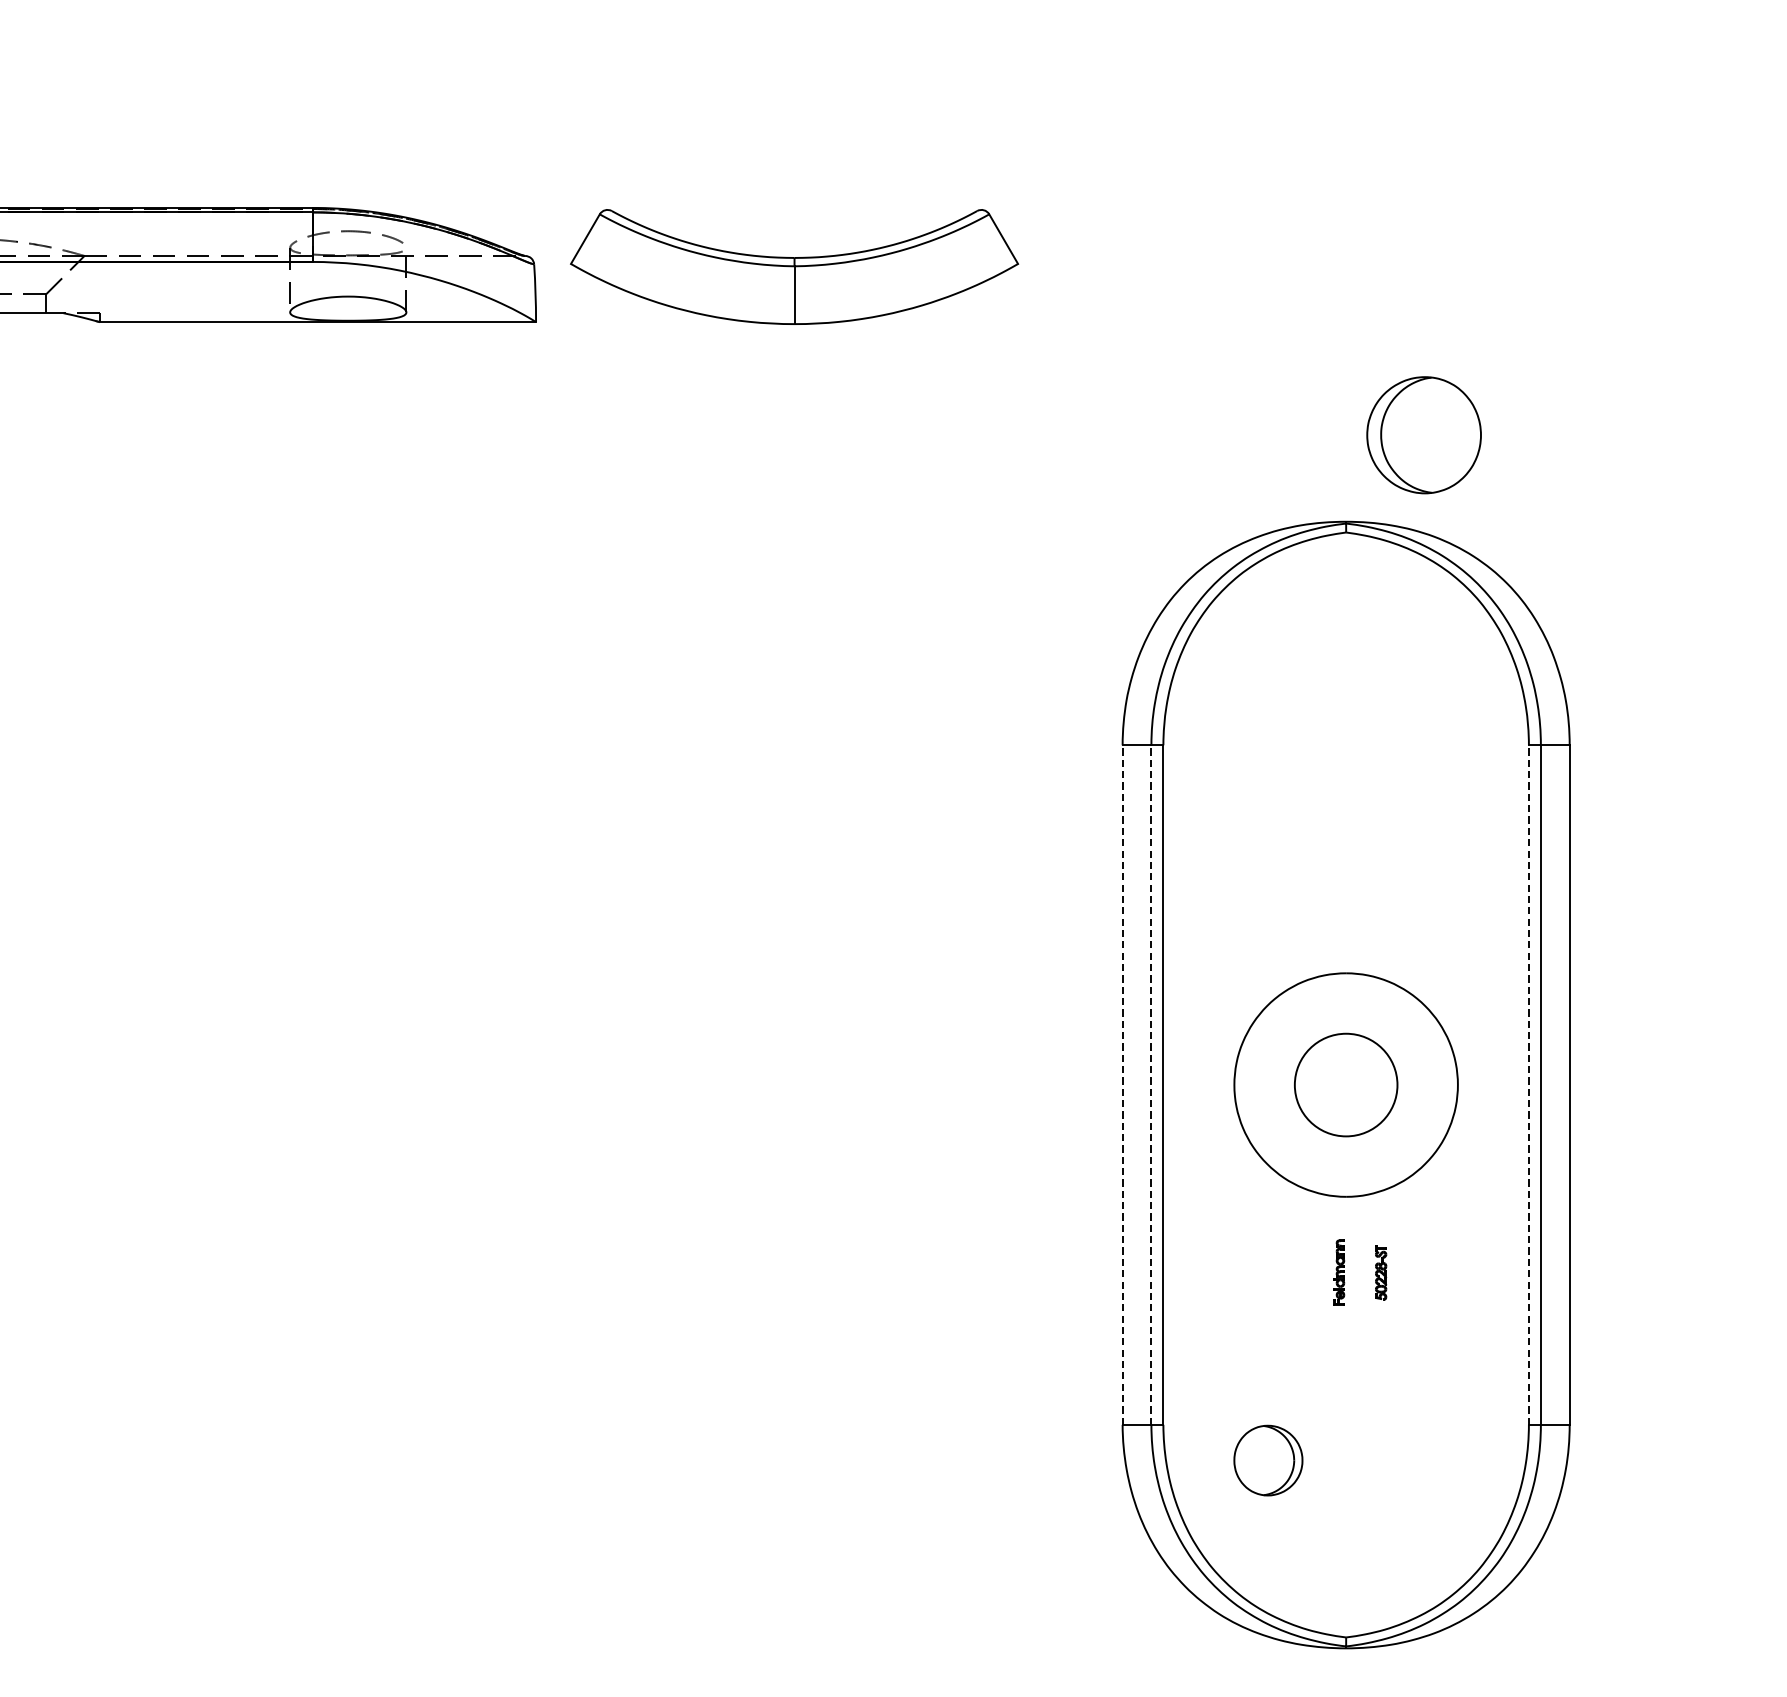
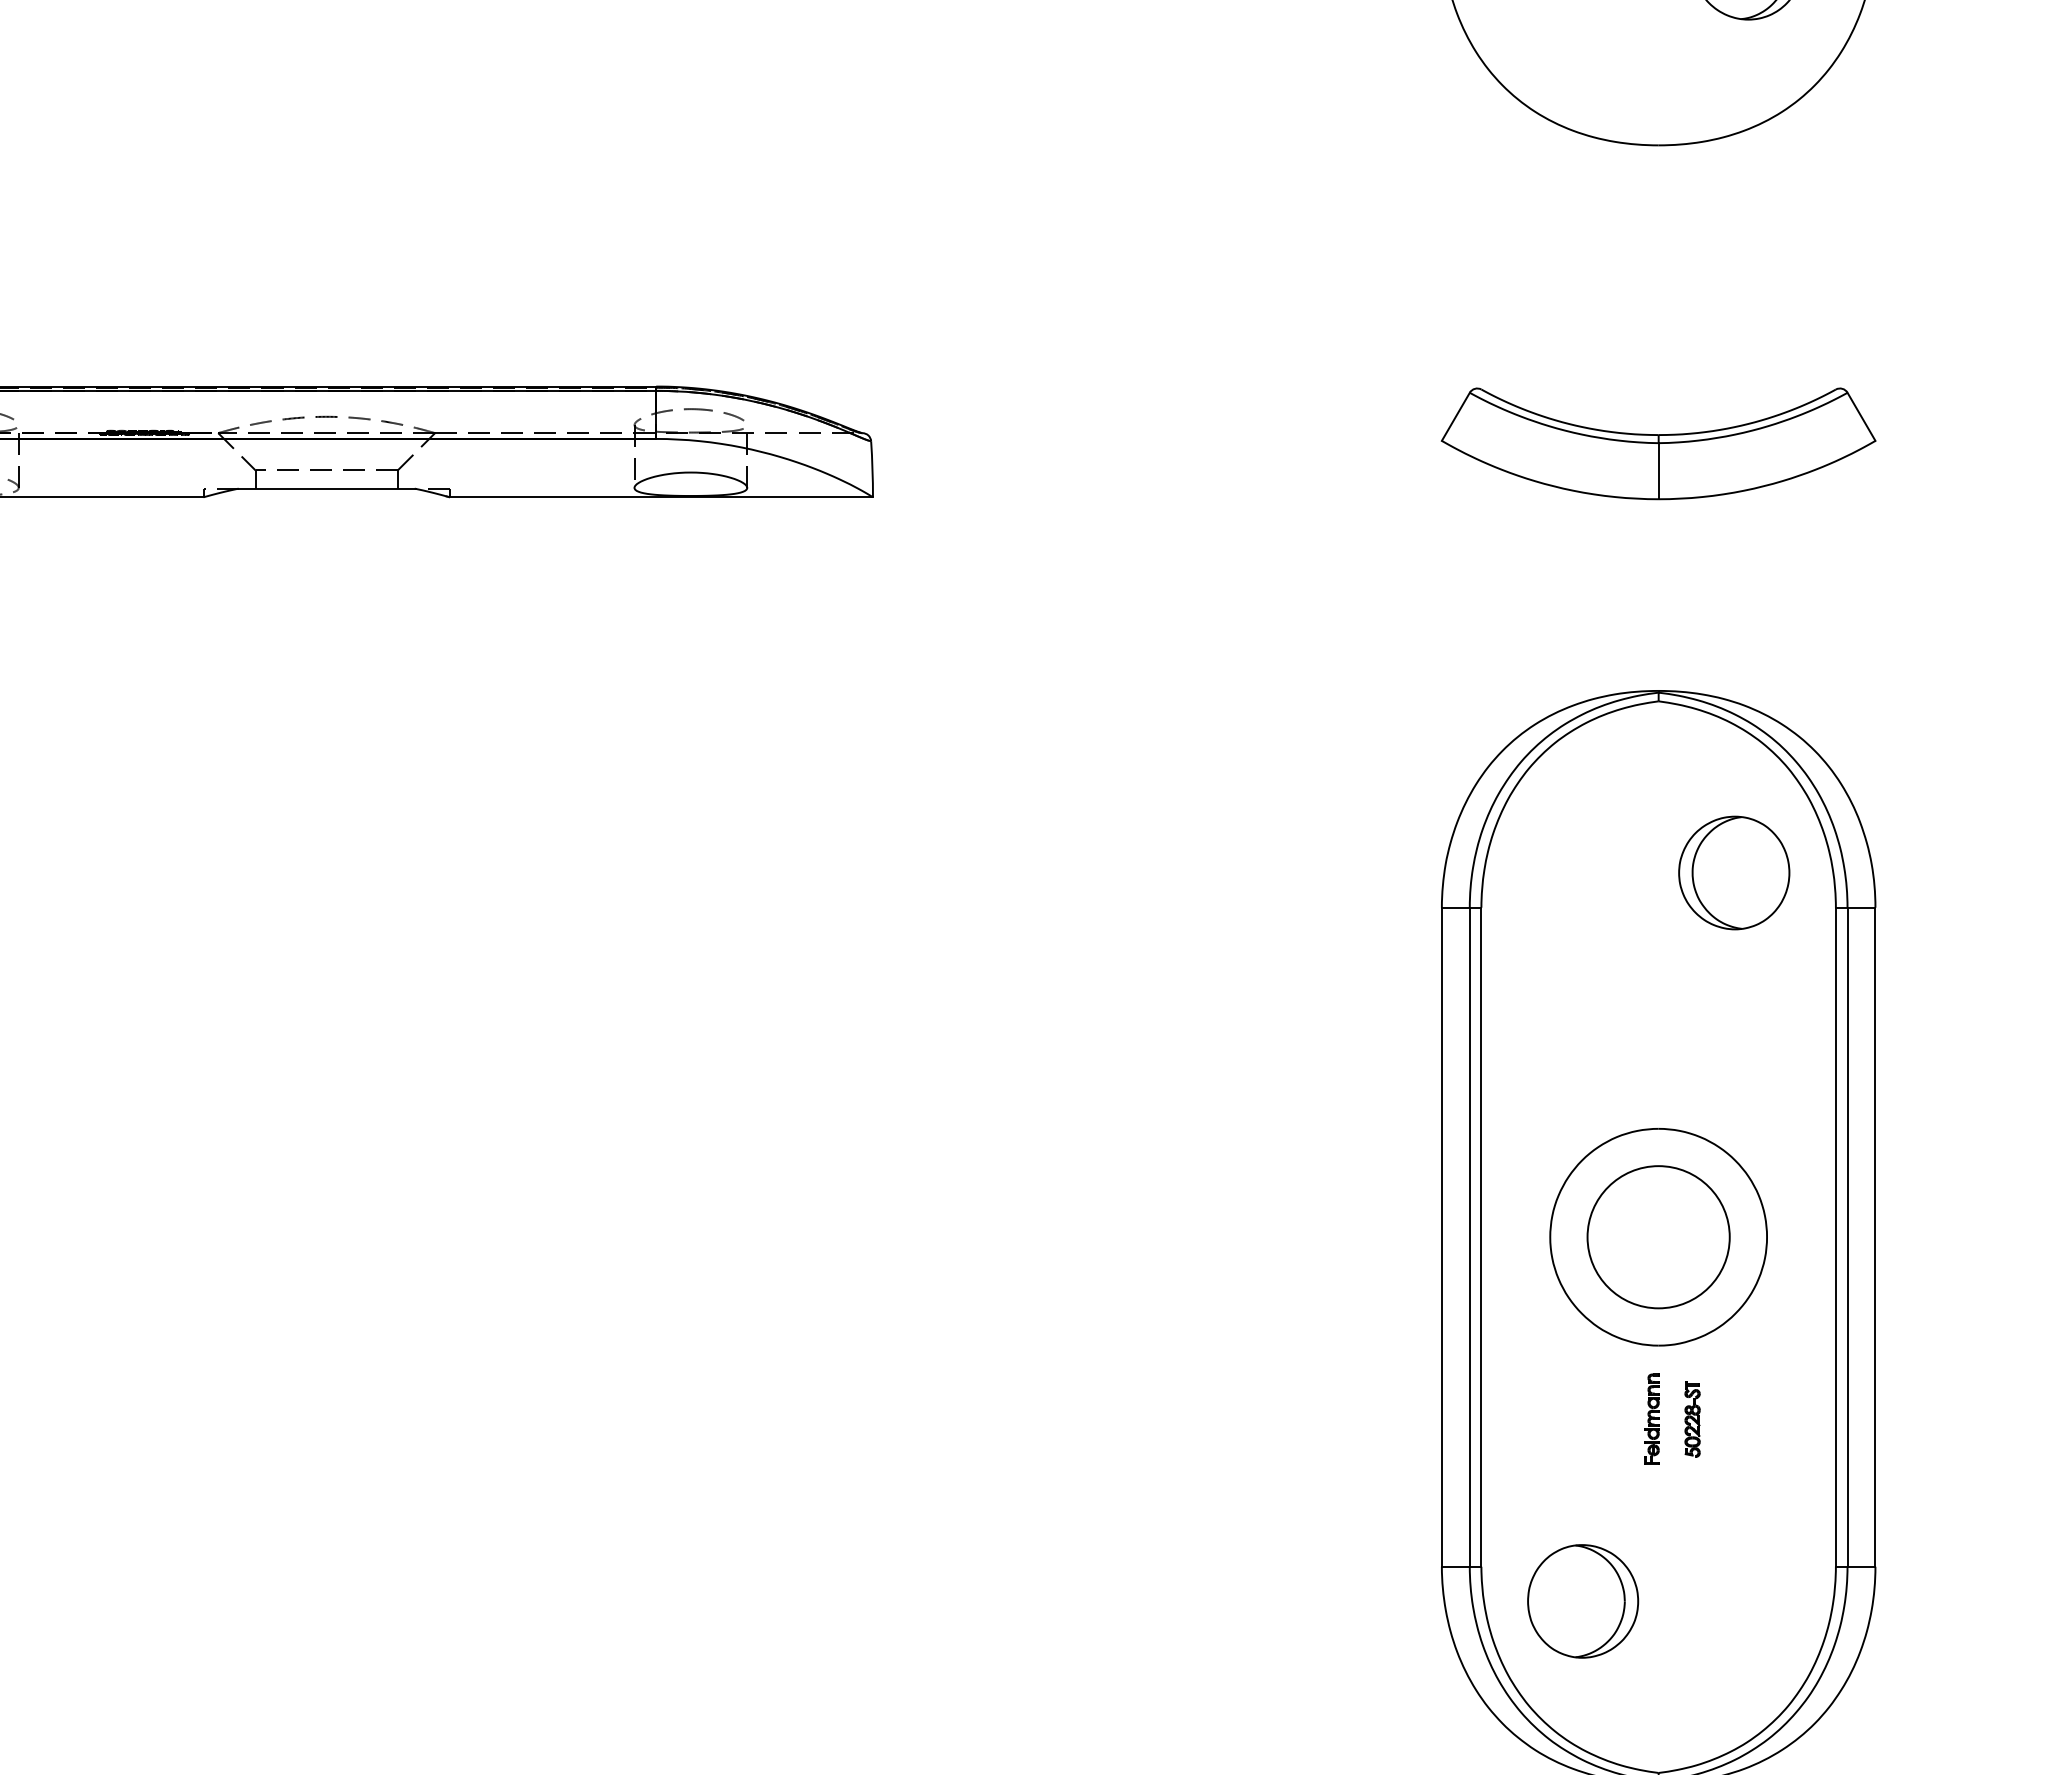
part: (794, 266) -> (1658, 443), moved
part: (1424, 434) -> (1734, 872), moved
line: (1122, 1085) -> (1441, 1237), dashed -> solid
line: (1151, 1085) -> (1469, 1237), dashed -> solid
circle: (1345, 1085) -> (1658, 1237), size x1.43
line: (1528, 1085) -> (1835, 1237), dashed -> solid
part: (1338, 1271) -> (1651, 1418), size x1.43
part: (1381, 1273) -> (1692, 1419), size x1.43
part: (1268, 1460) -> (1583, 1601), size x1.67

